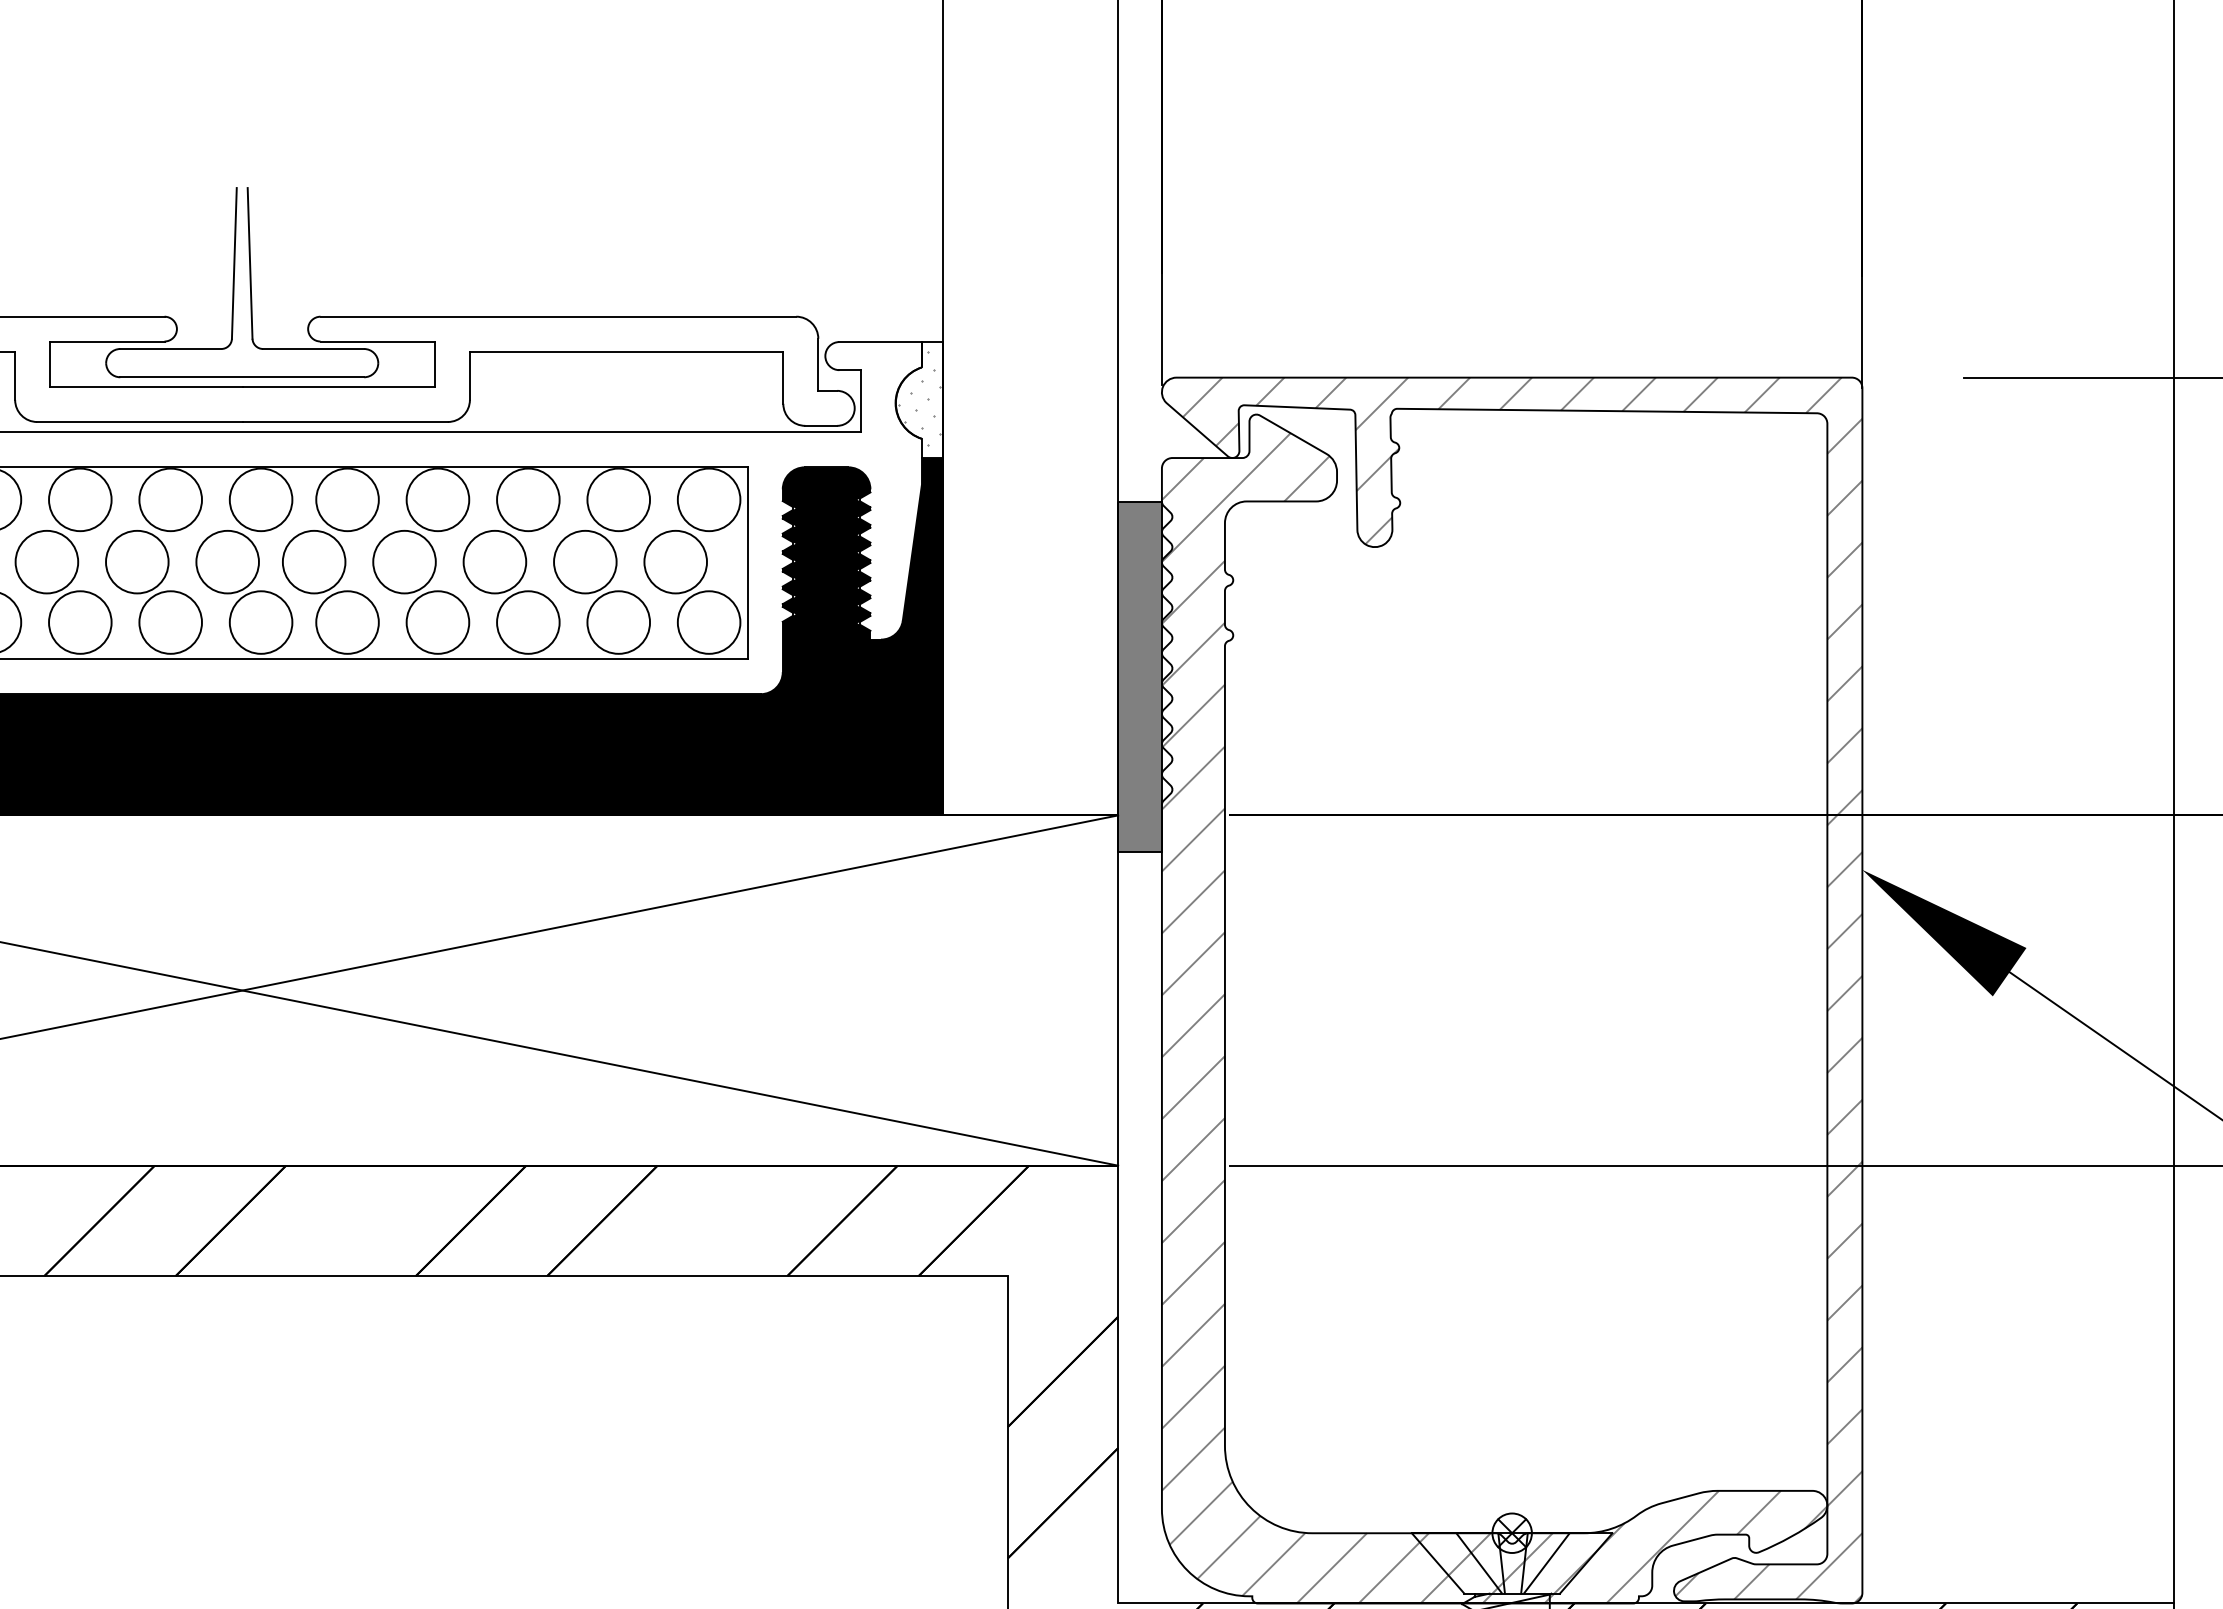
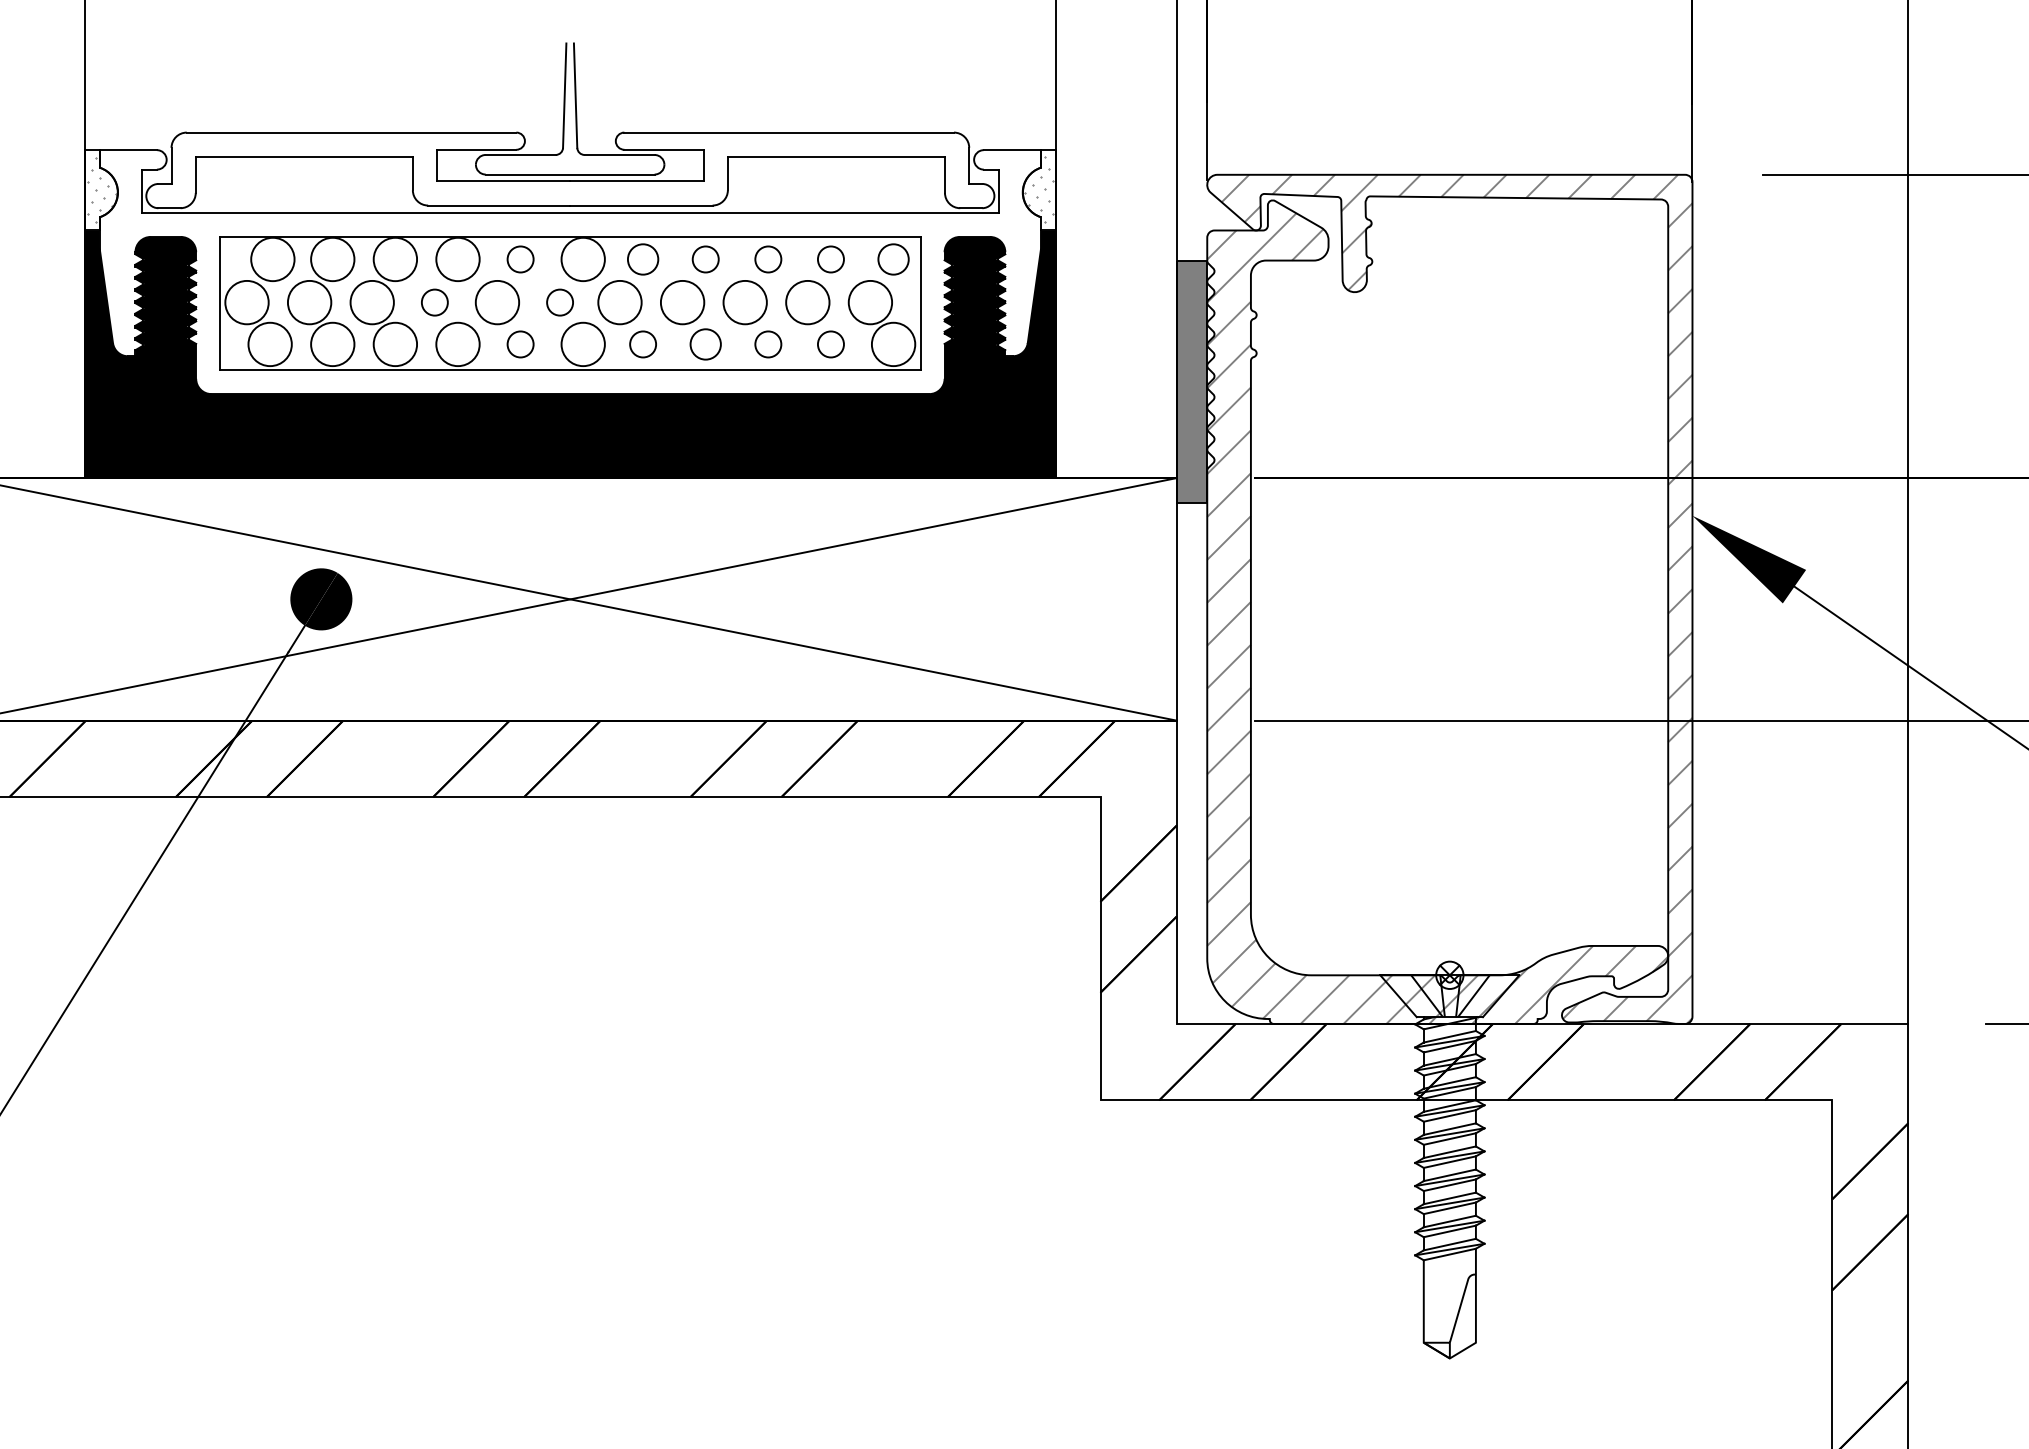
circle: (170, 499) -> (520, 259), size x0.6
circle: (346, 499) -> (642, 259), size x0.7
circle: (437, 499) -> (705, 259), size x0.6
circle: (528, 499) -> (768, 259), size x0.6
circle: (618, 499) -> (830, 259), size x0.6
circle: (708, 499) -> (893, 259), size x0.7
circle: (46, 561) -> (434, 302), size x0.6
circle: (226, 561) -> (559, 302), size x0.6
circle: (170, 622) -> (520, 344), size x0.6
circle: (346, 622) -> (642, 344), size x0.6
circle: (437, 622) -> (705, 344), size x0.7
circle: (528, 622) -> (768, 344), size x0.6
circle: (618, 622) -> (830, 344), size x0.6

